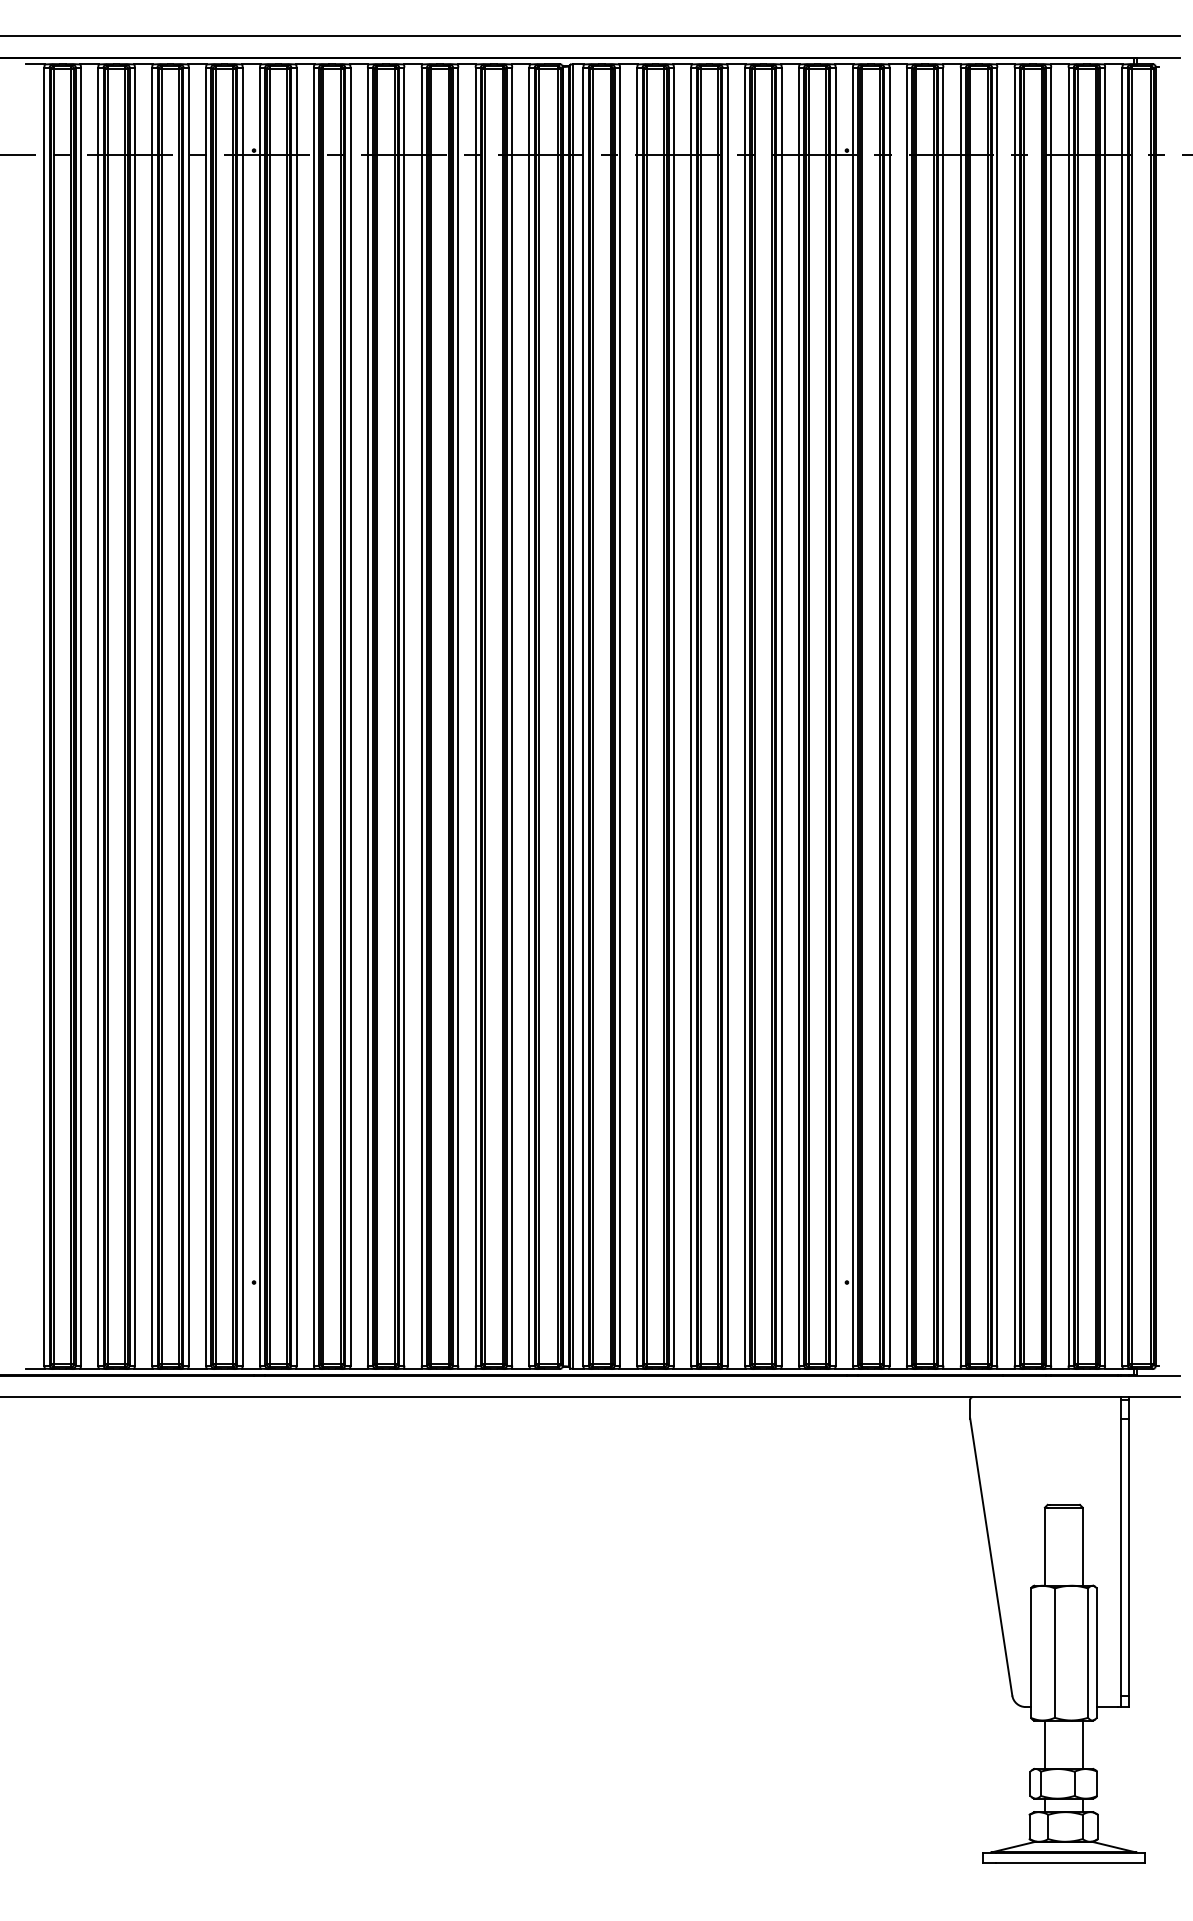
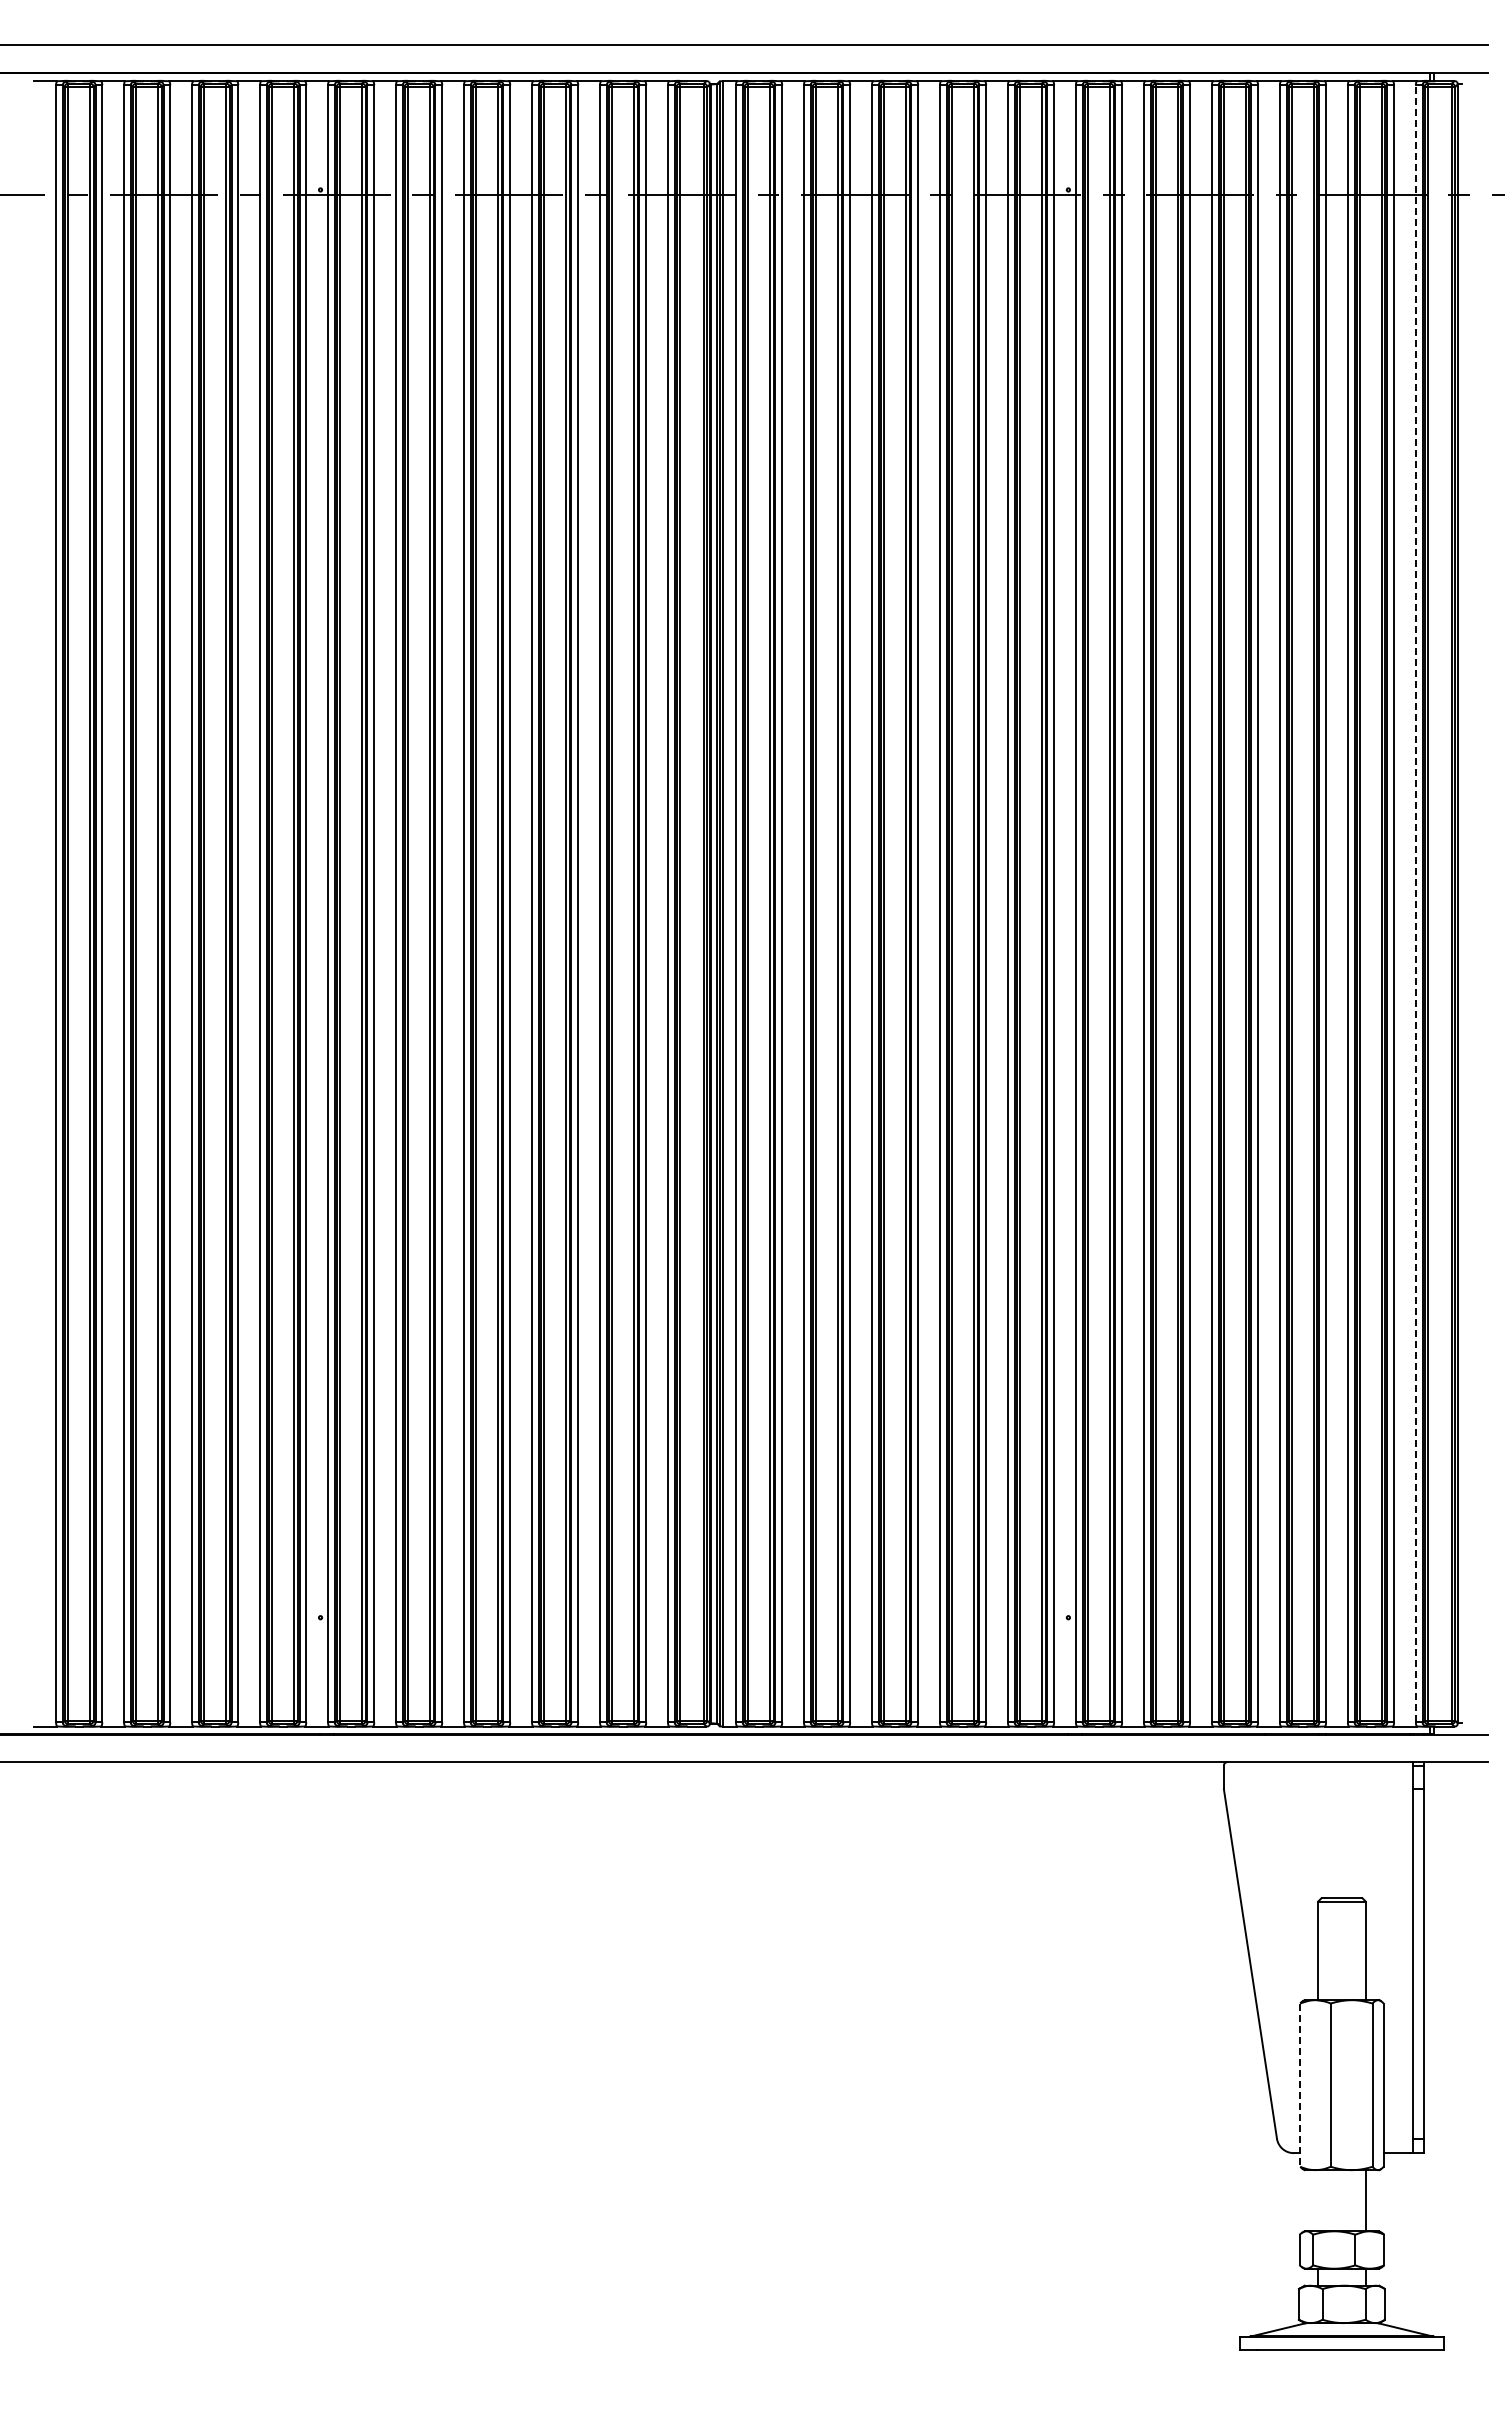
line: (1122, 716) -> (1415, 903), solid -> dashed
line: (1030, 1653) -> (1300, 2085), solid -> dashed
line: (1045, 1744) -> (1318, 2200), removed

